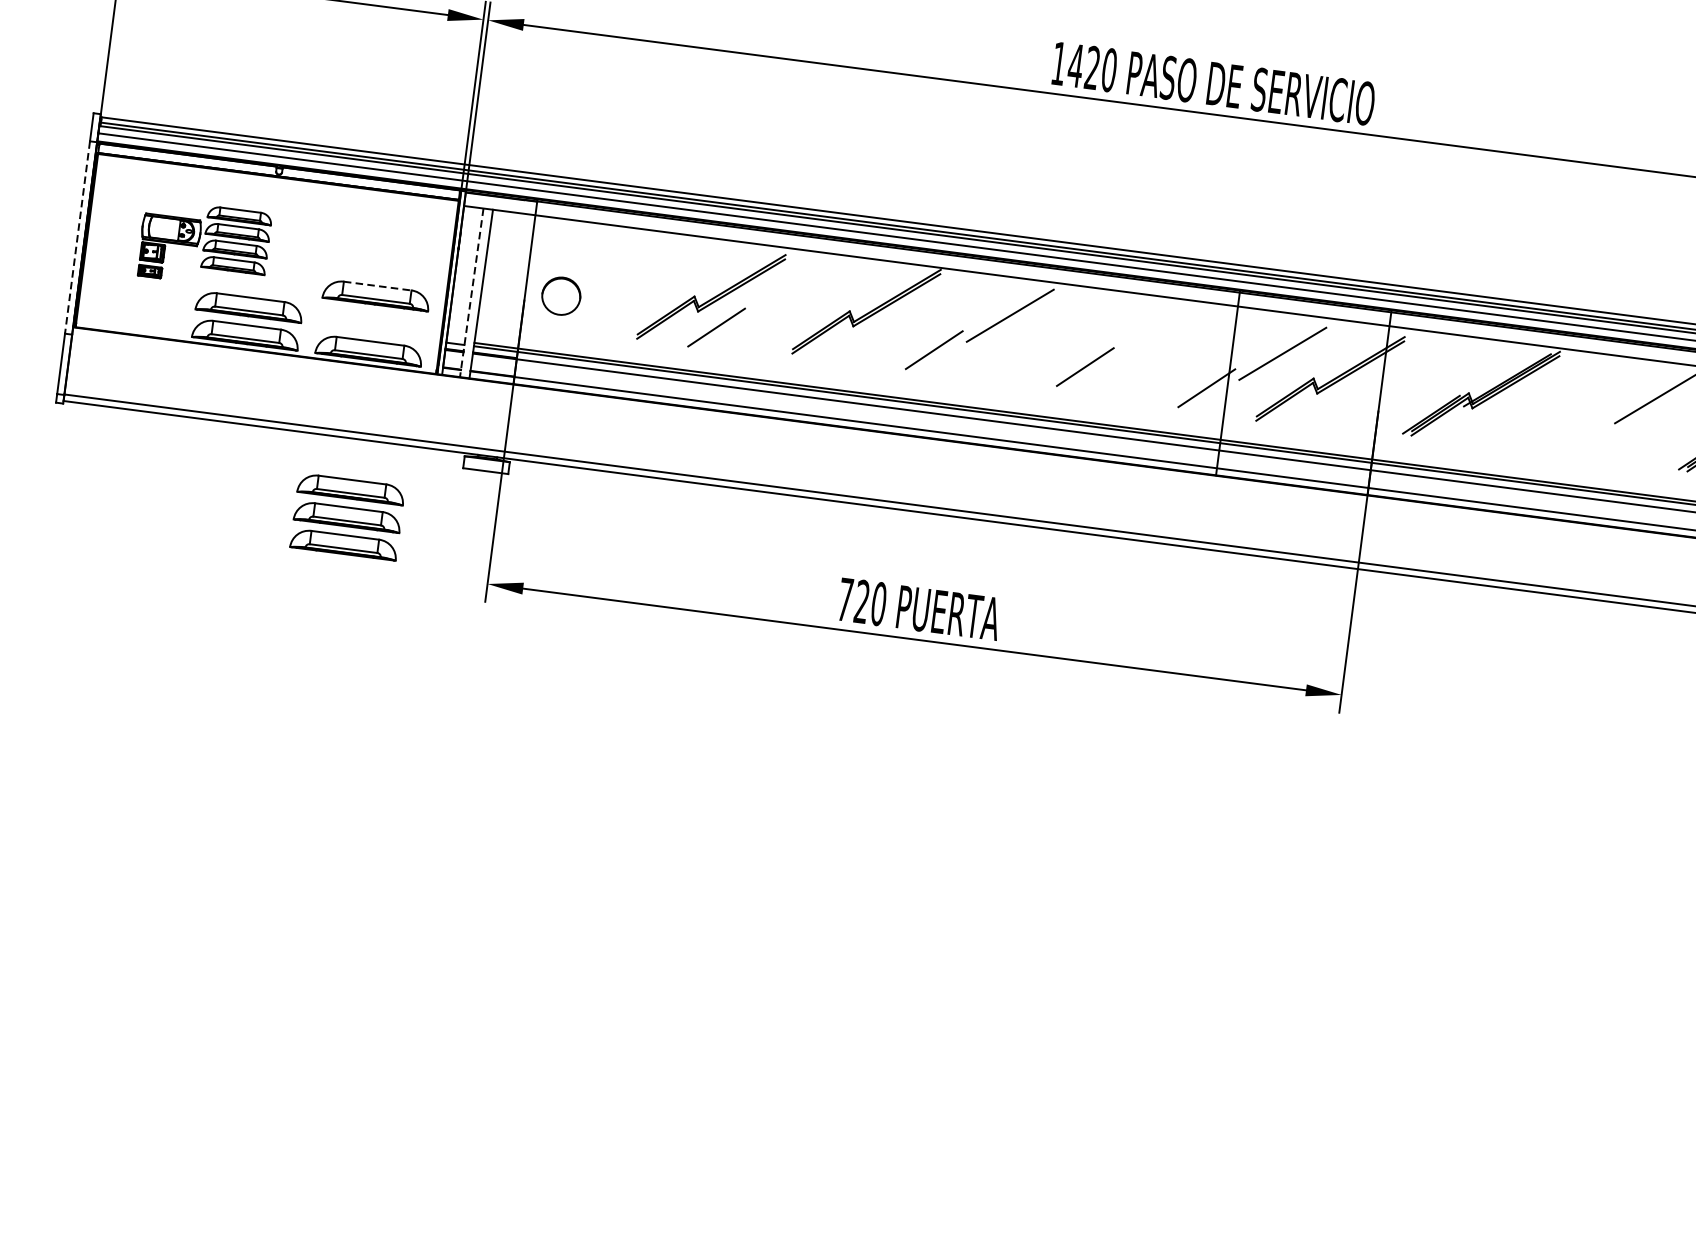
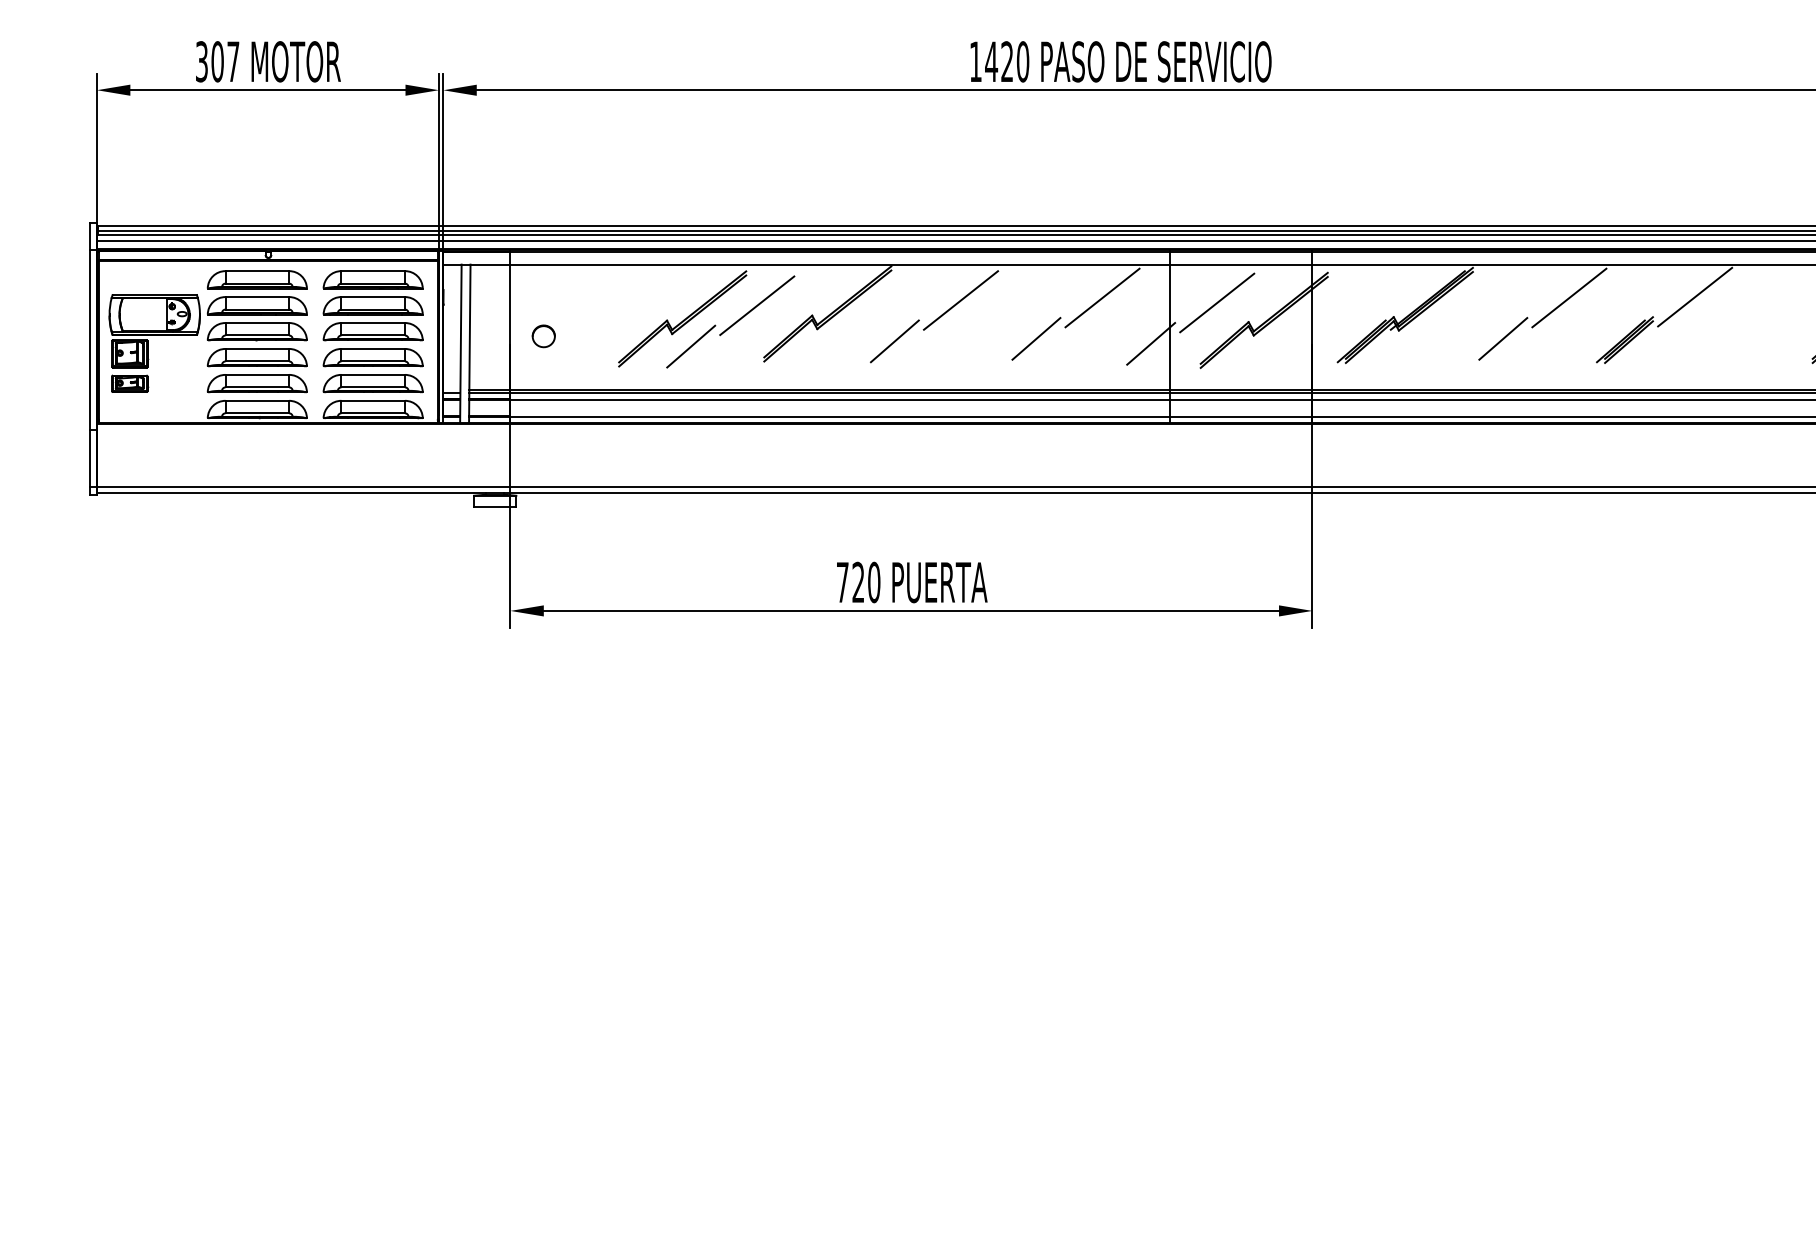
line: (77, 237) -> (90, 340), dashed -> solid
part: (203, 244) -> (207, 331), size x1.67
line: (378, 285) -> (373, 348), dashed -> solid
line: (792, 292) -> (757, 305), added
line: (471, 293) -> (460, 344), dashed -> solid
part: (560, 296) -> (543, 336), size x0.62
part: (372, 322) -> (372, 383), added
line: (1161, 332) -> (1102, 297), added
line: (1582, 431) -> (1503, 338), added
part: (347, 516) -> (372, 305), moved

